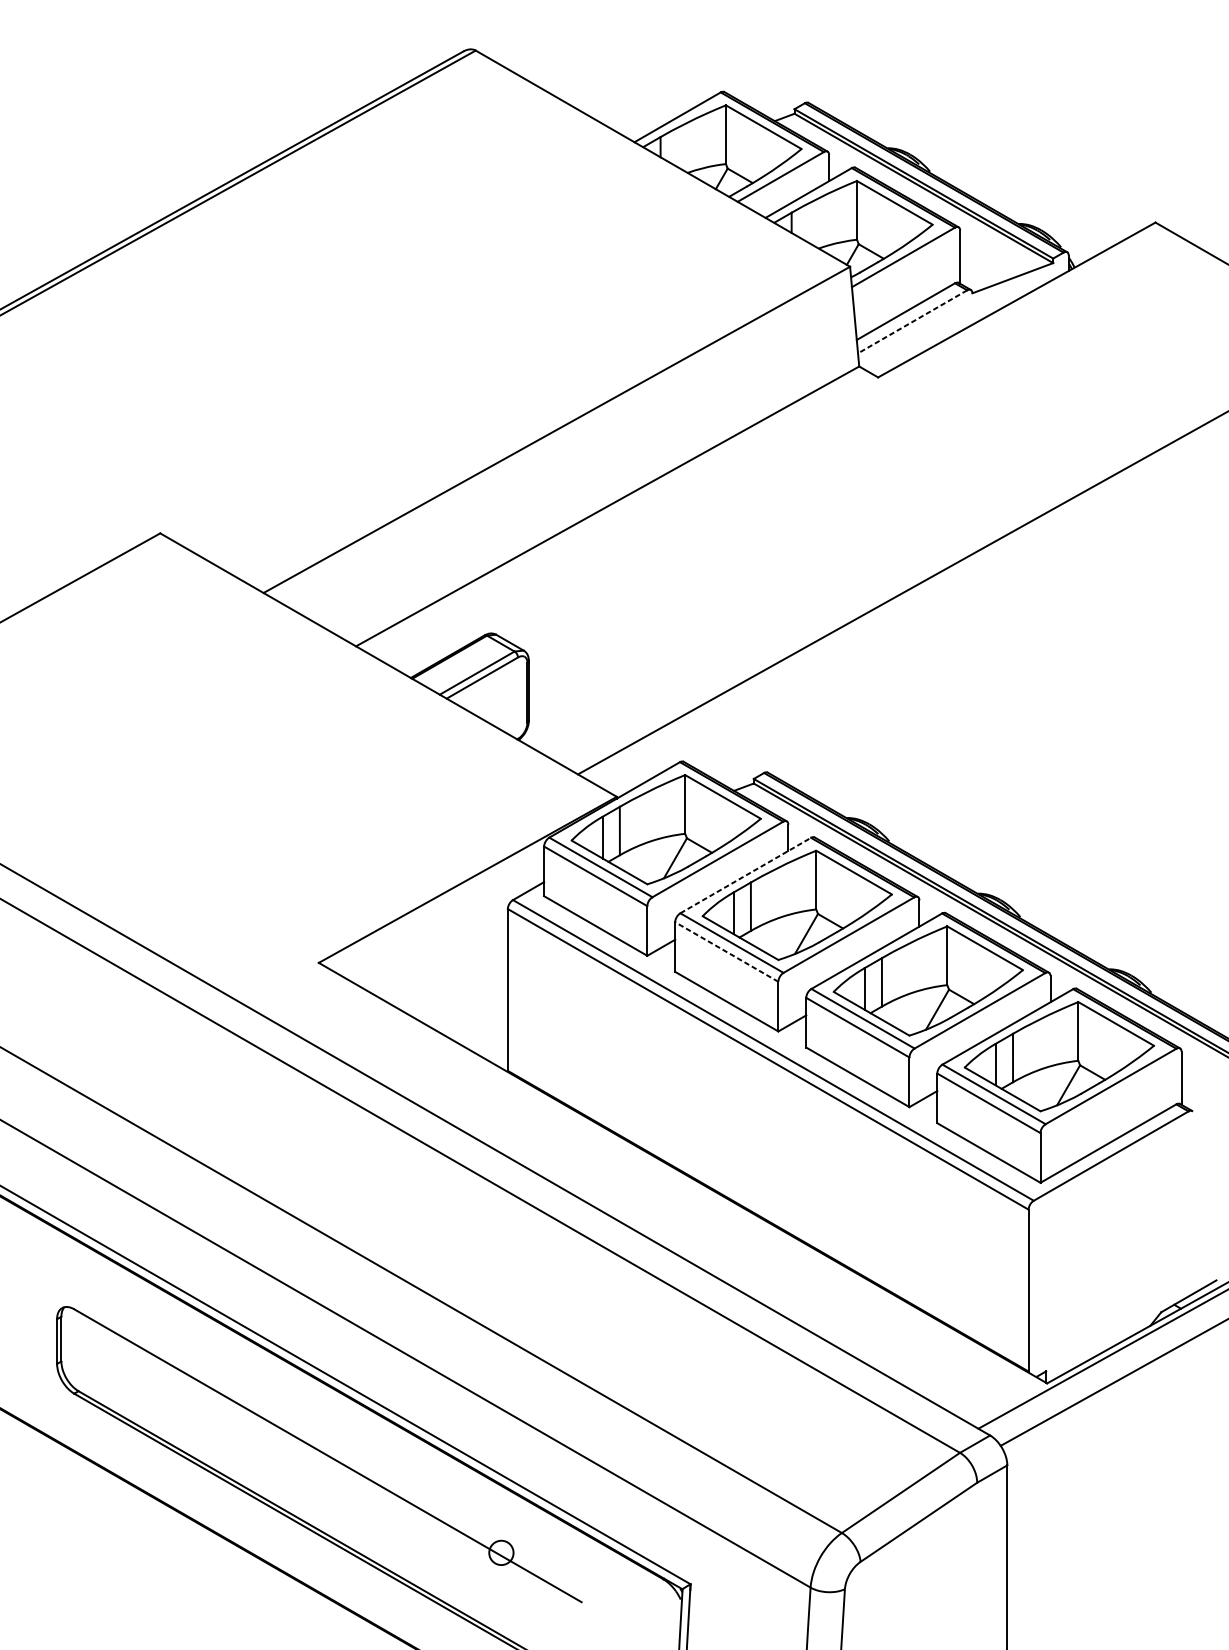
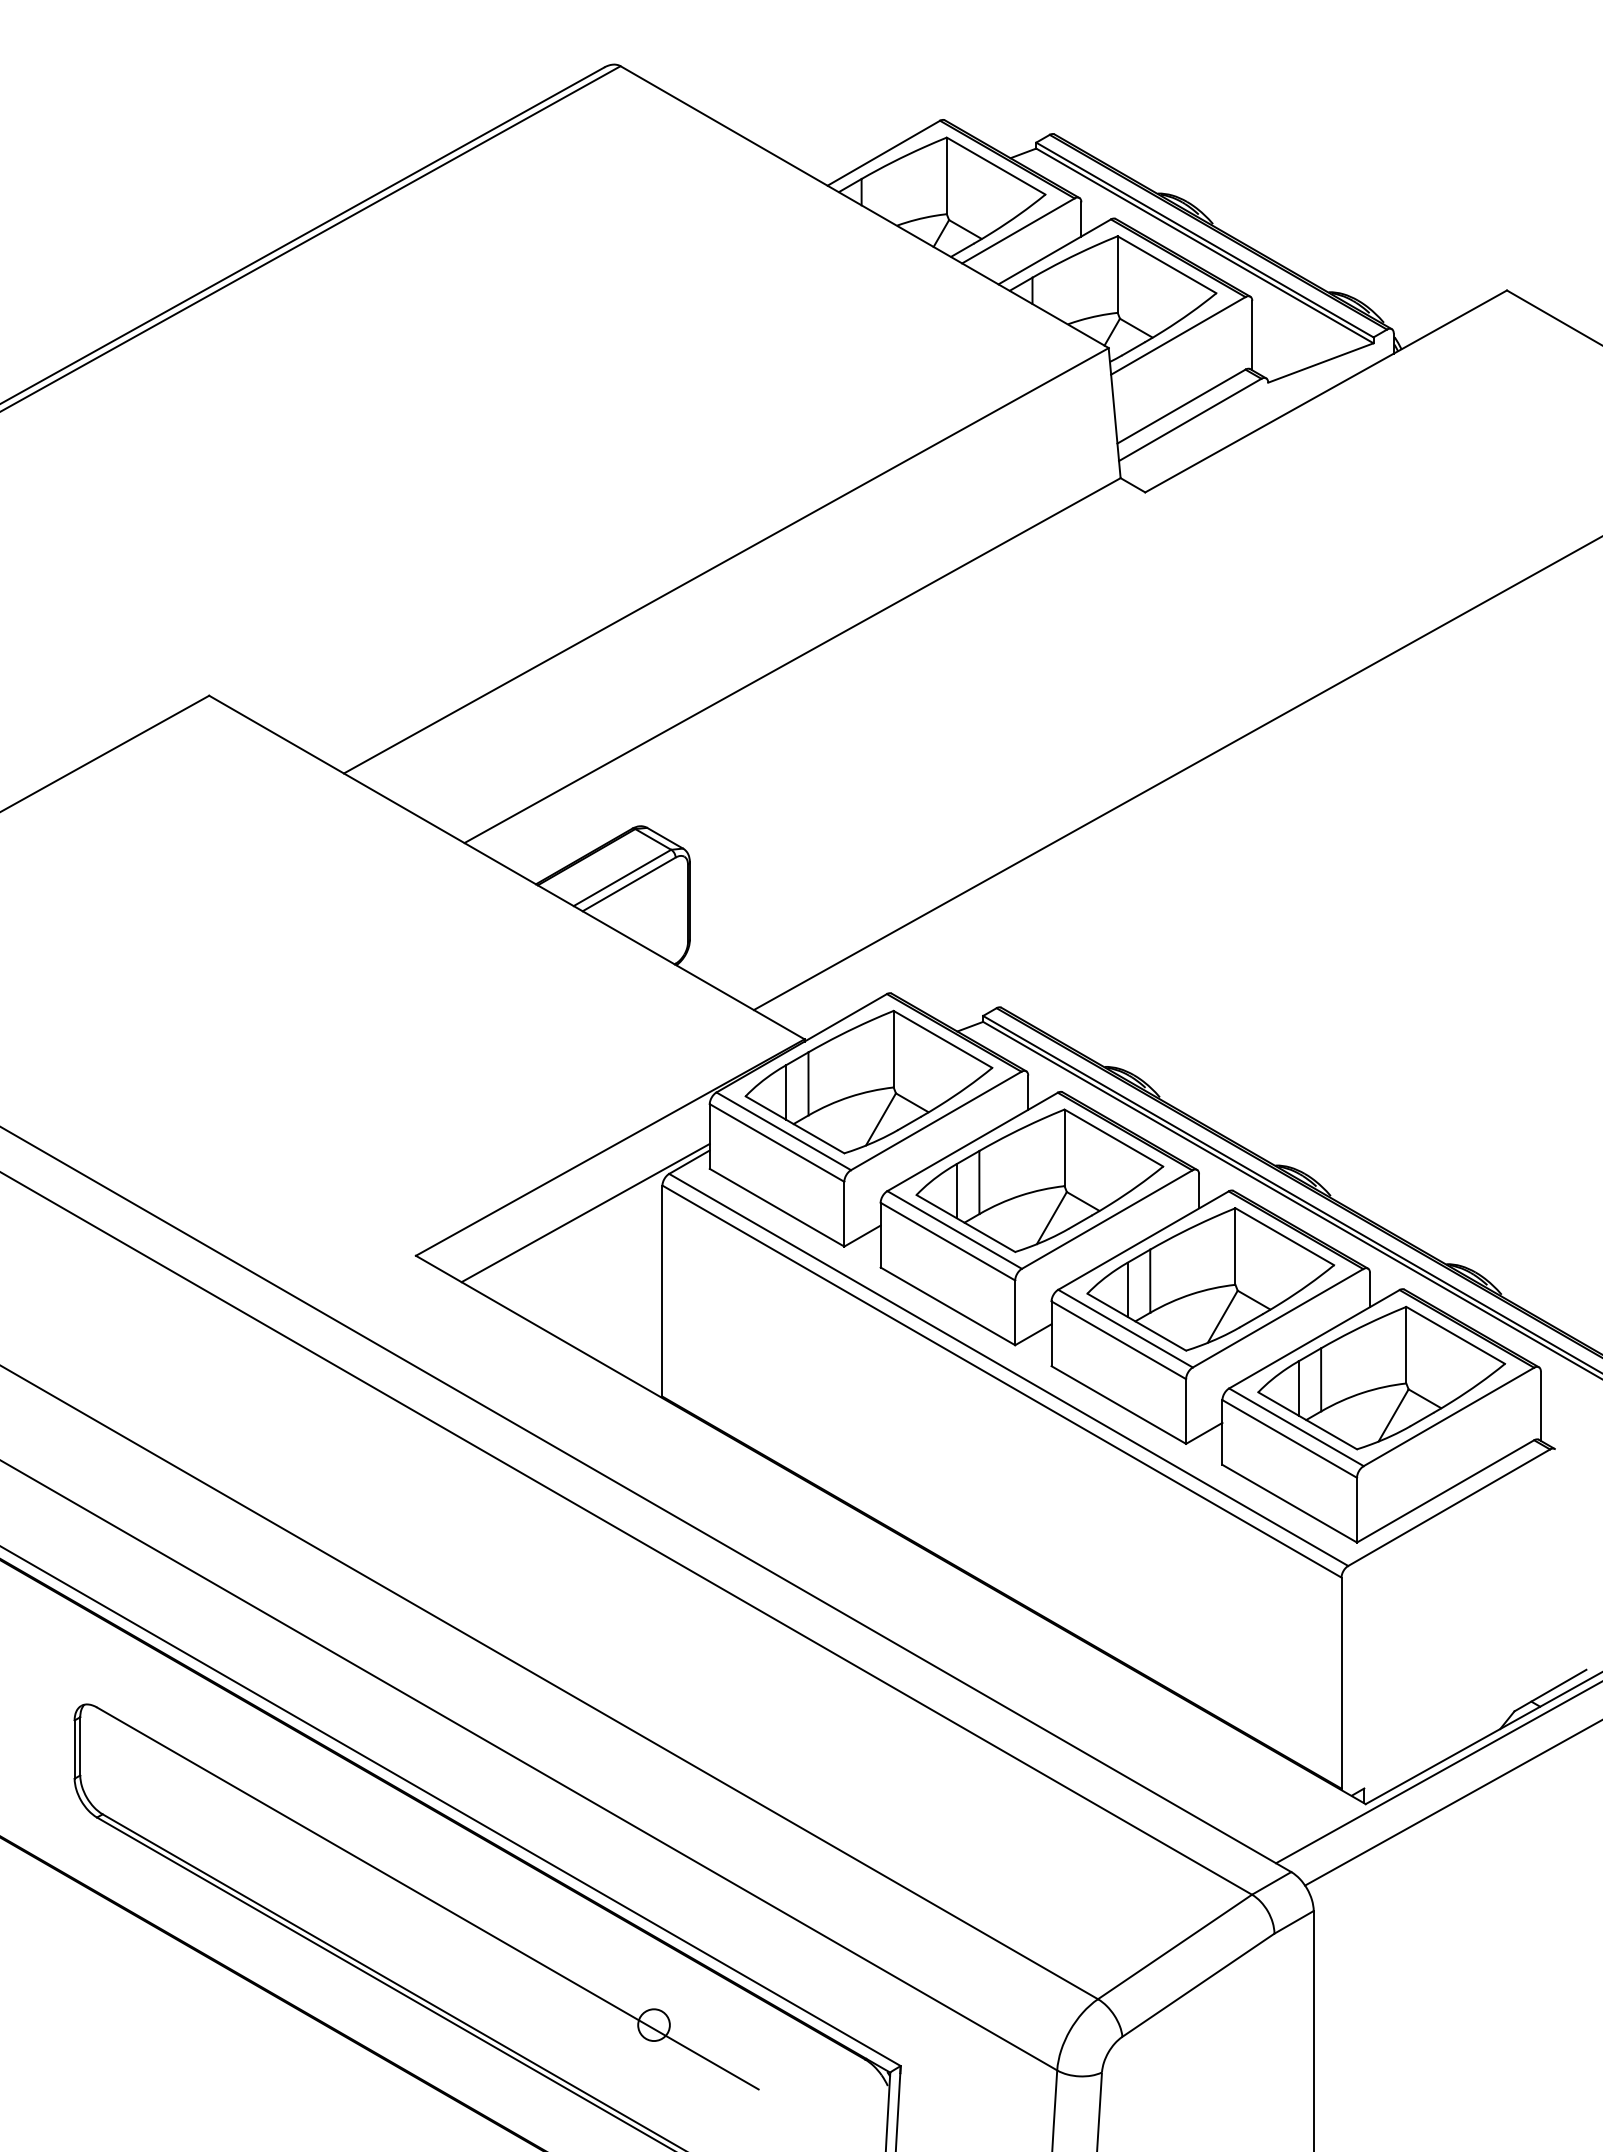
line: (912, 322) -> (1189, 420), dashed -> solid
line: (746, 875) -> (973, 1141), dashed -> solid
line: (448, 929) -> (585, 1212), added
line: (726, 951) -> (947, 1241), dashed -> solid

